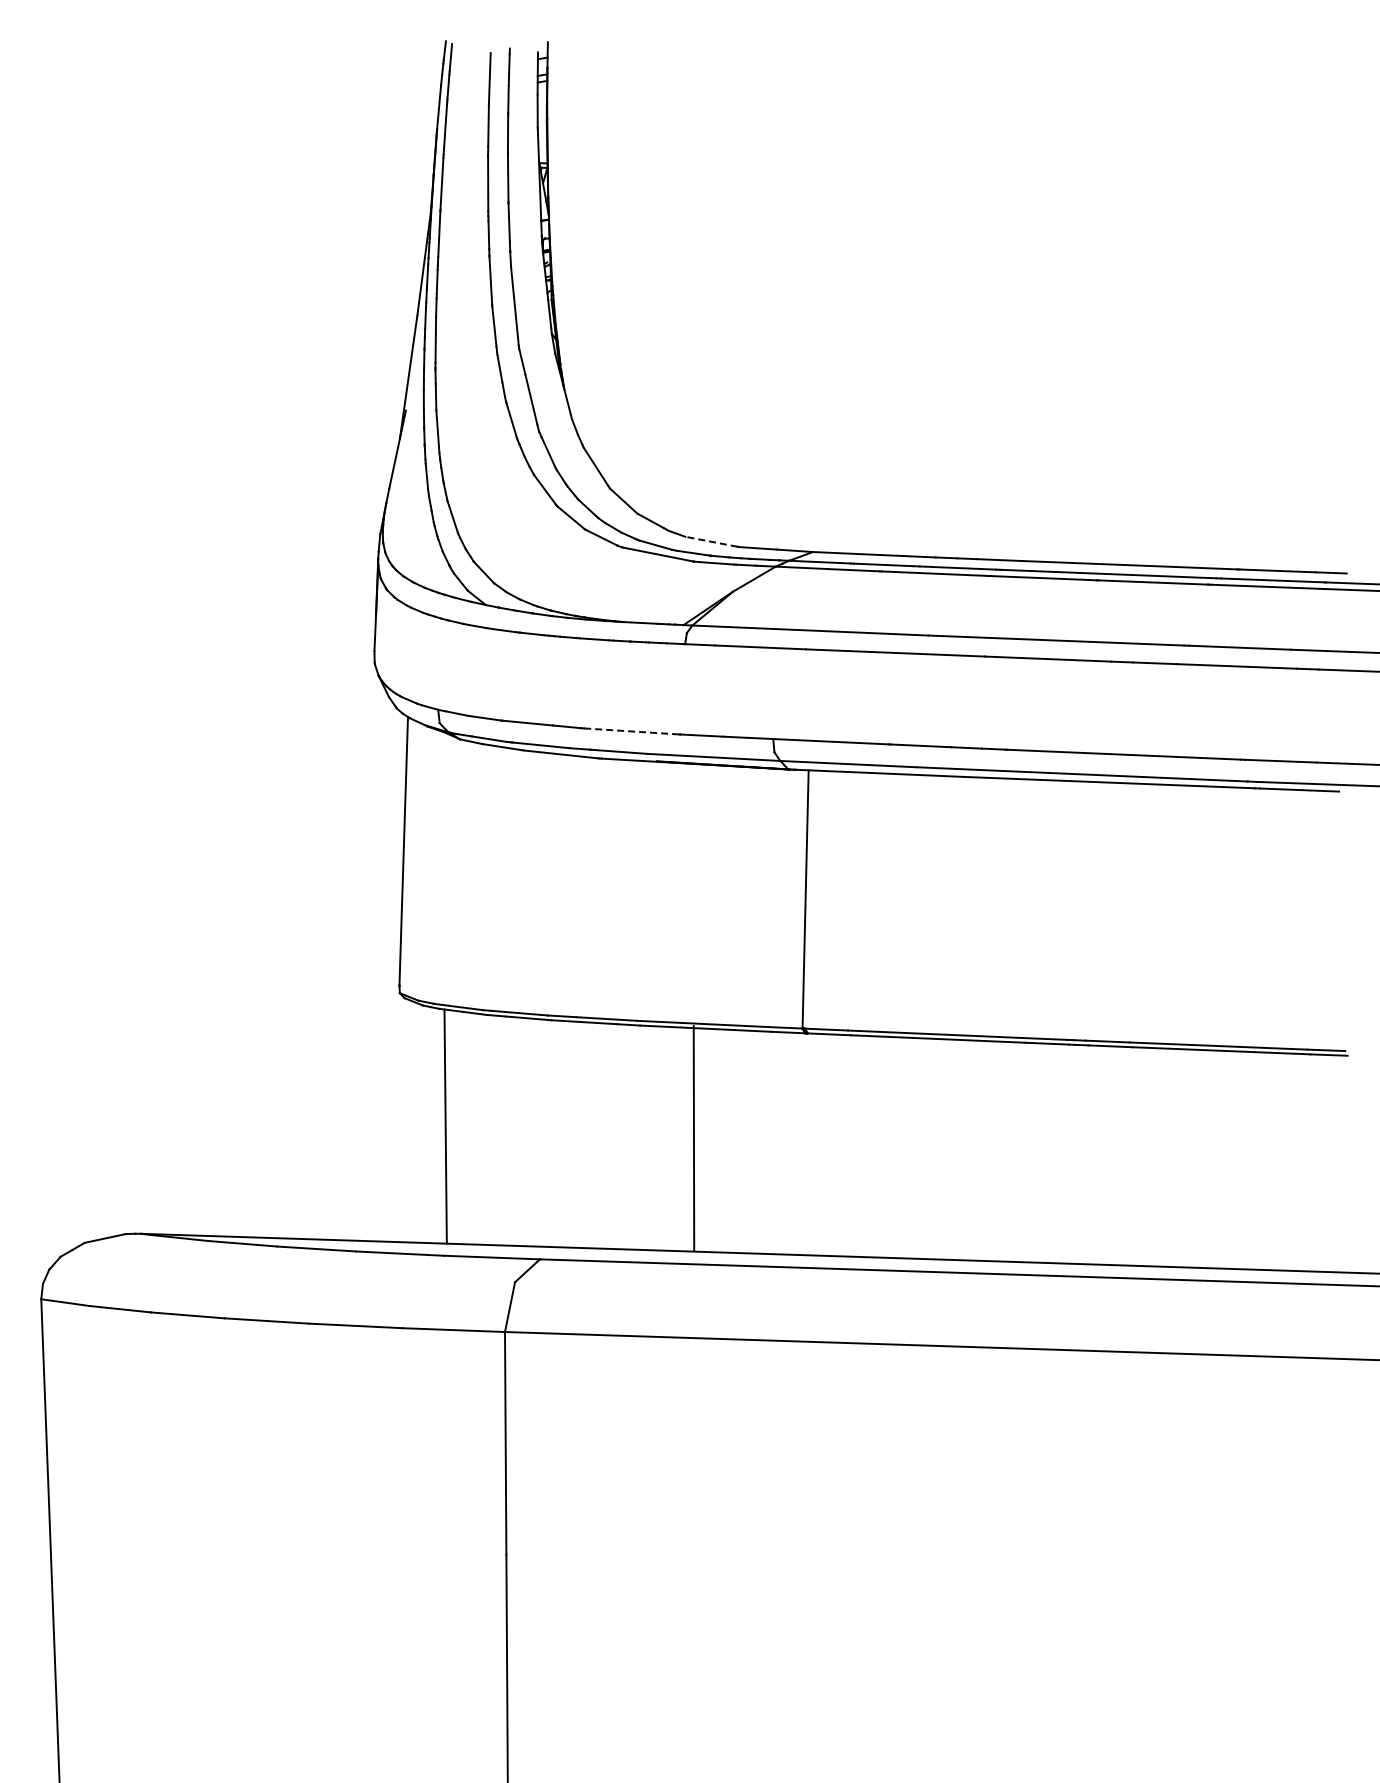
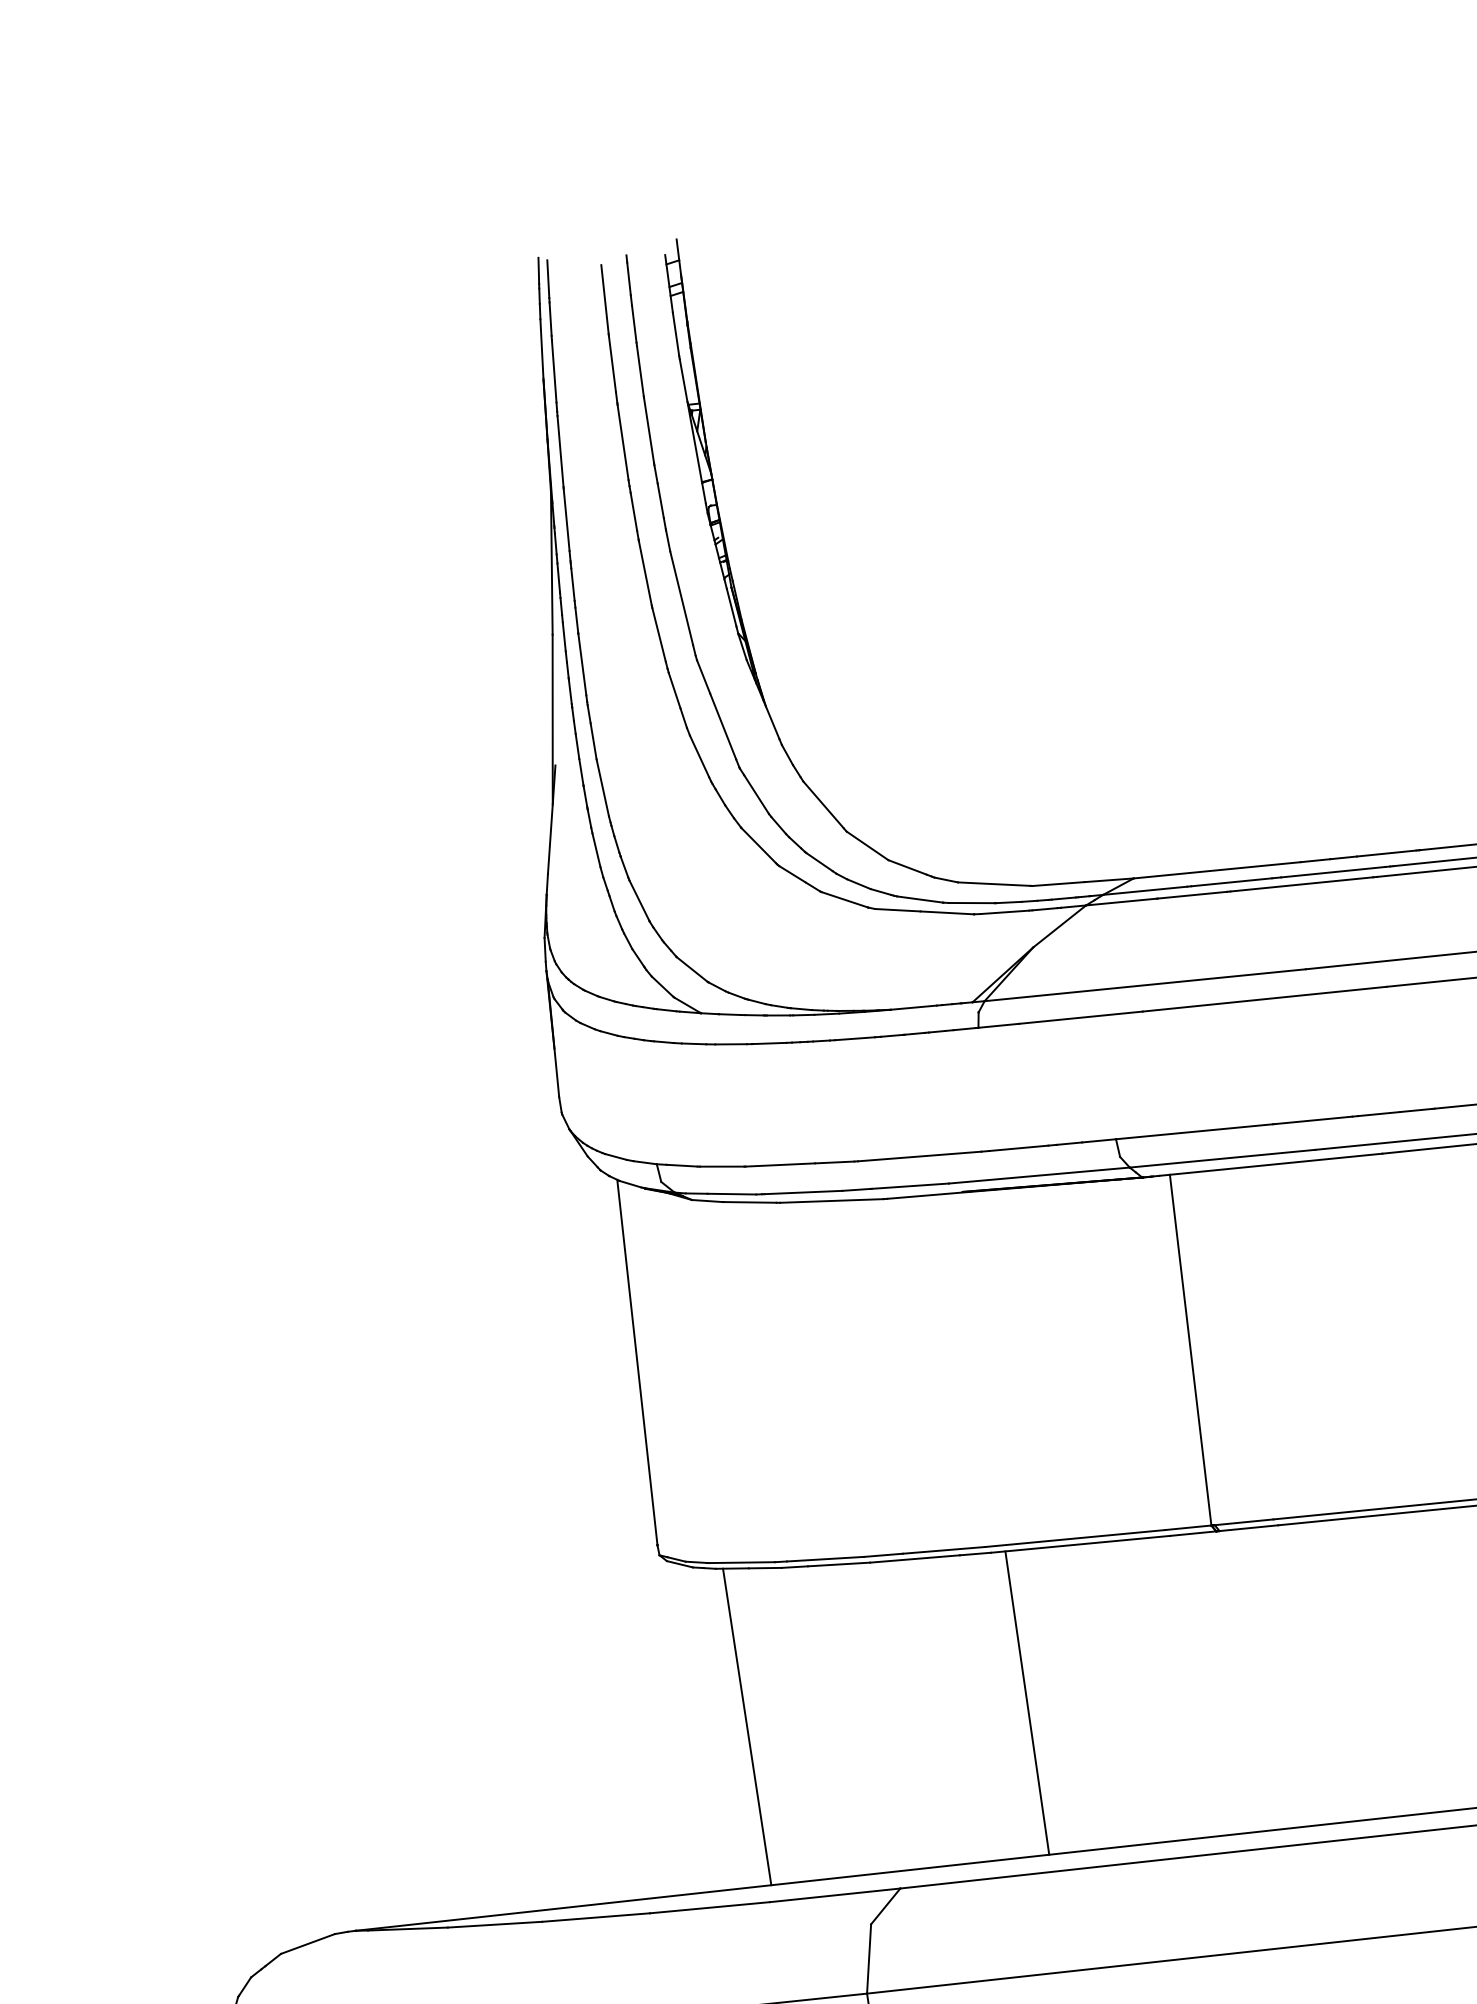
line: (711, 541) -> (994, 883), dashed -> solid
line: (629, 731) -> (919, 1156), dashed -> solid
line: (693, 1138) -> (1026, 1703), moved

